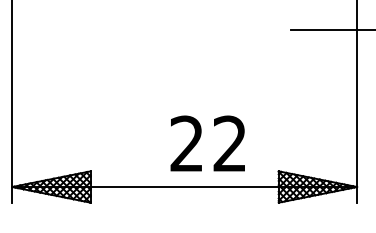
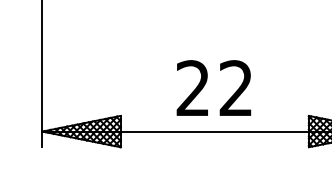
text: (207, 143) -> (213, 88), moved

